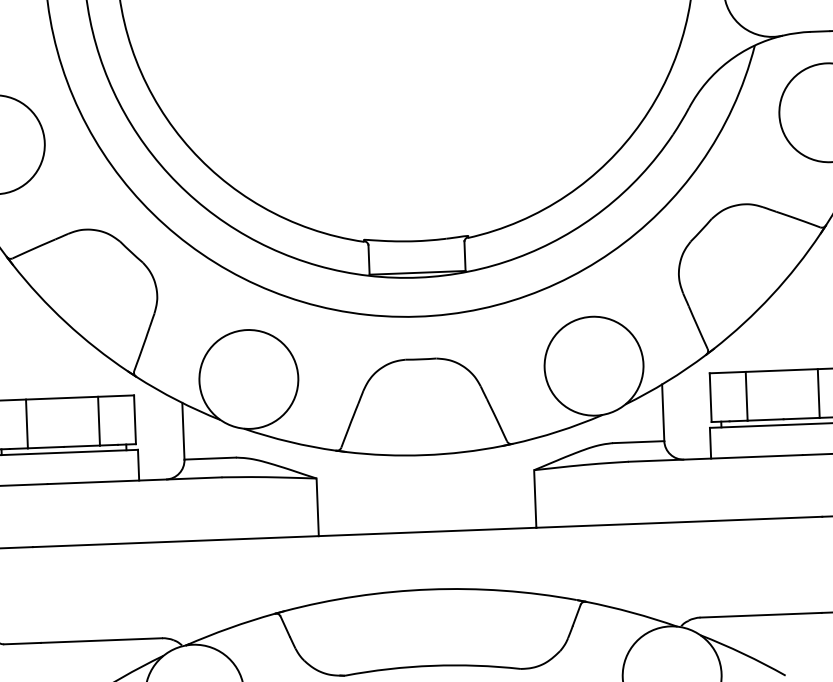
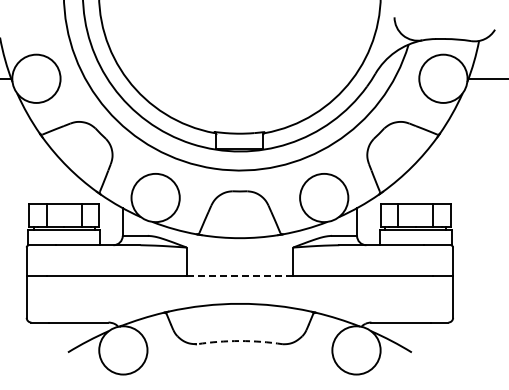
line: (428, 531) -> (240, 275), solid -> dashed
arc: (431, 666) -> (239, 341), solid -> dashed

